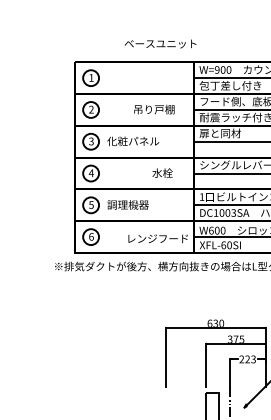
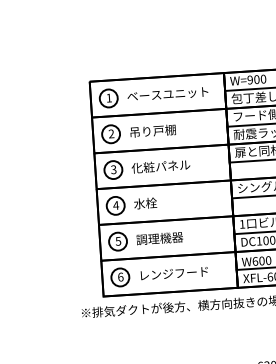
text: (160, 43) -> (167, 93), moved
text: (154, 109) -> (153, 131), moved
text: (162, 172) -> (145, 202), moved
text: (157, 238) -> (173, 273), moved

